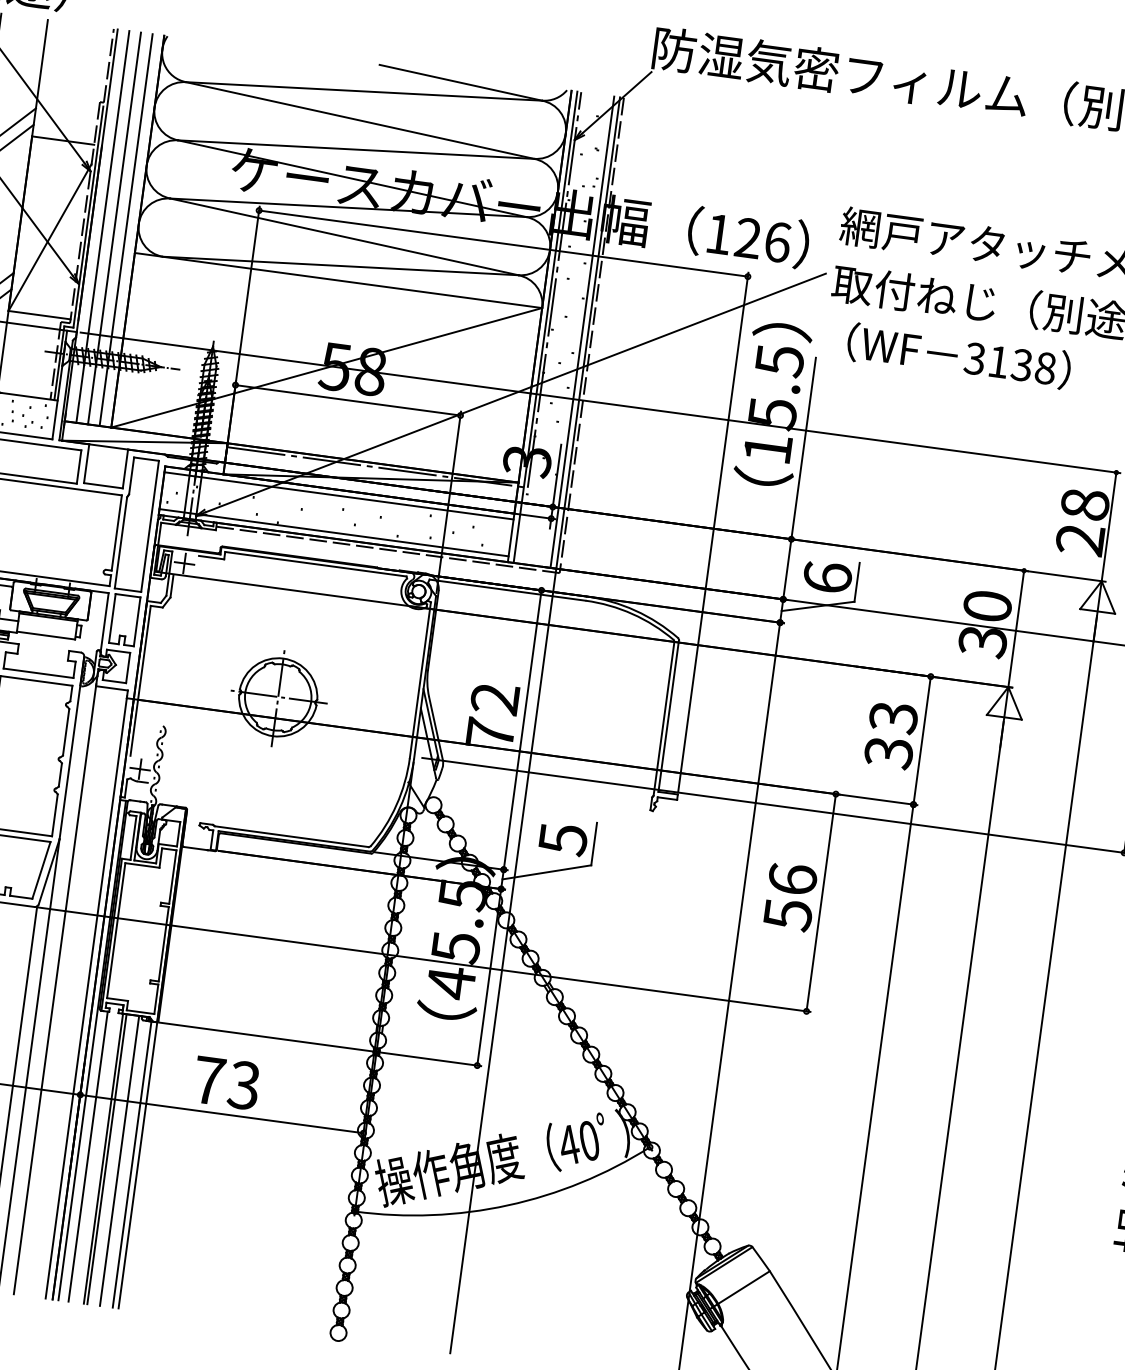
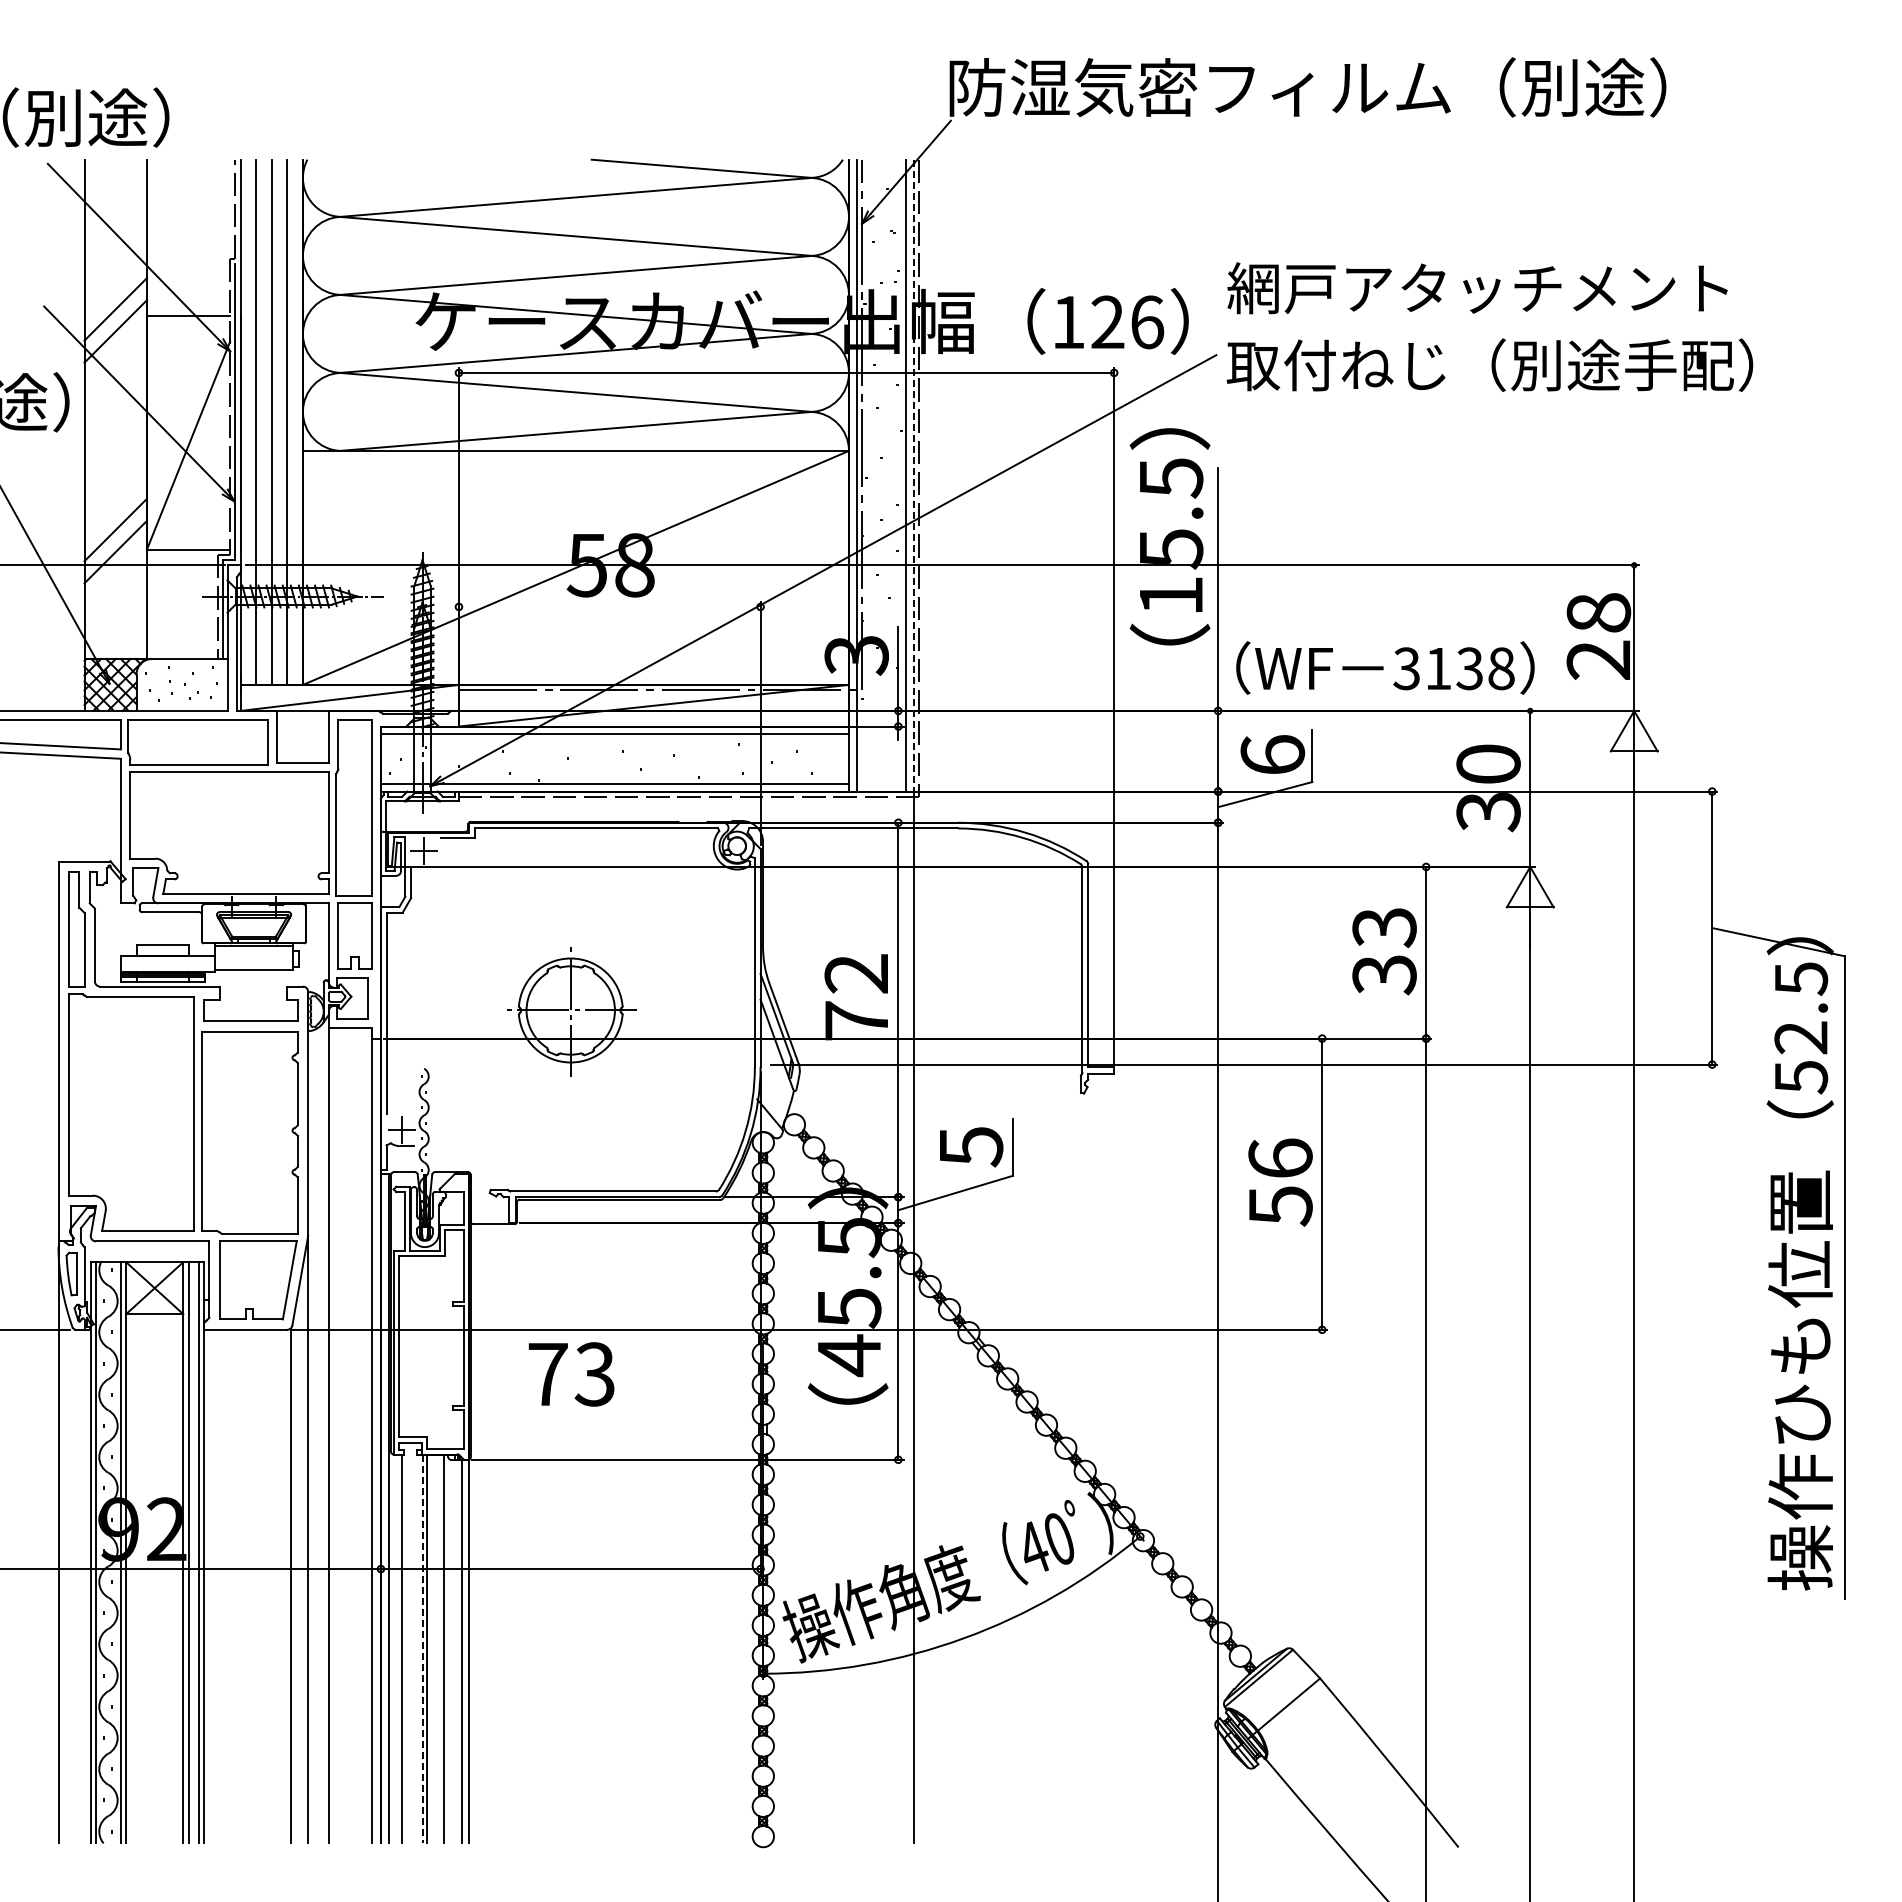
line: (587, 332) -> (913, 475), solid -> dashed
text: (959, 355) -> (1385, 667), moved
line: (347, 399) -> (609, 606), removed
text: (226, 1083) -> (571, 1374), moved
line: (103, 1159) -> (422, 1649), solid -> dashed

